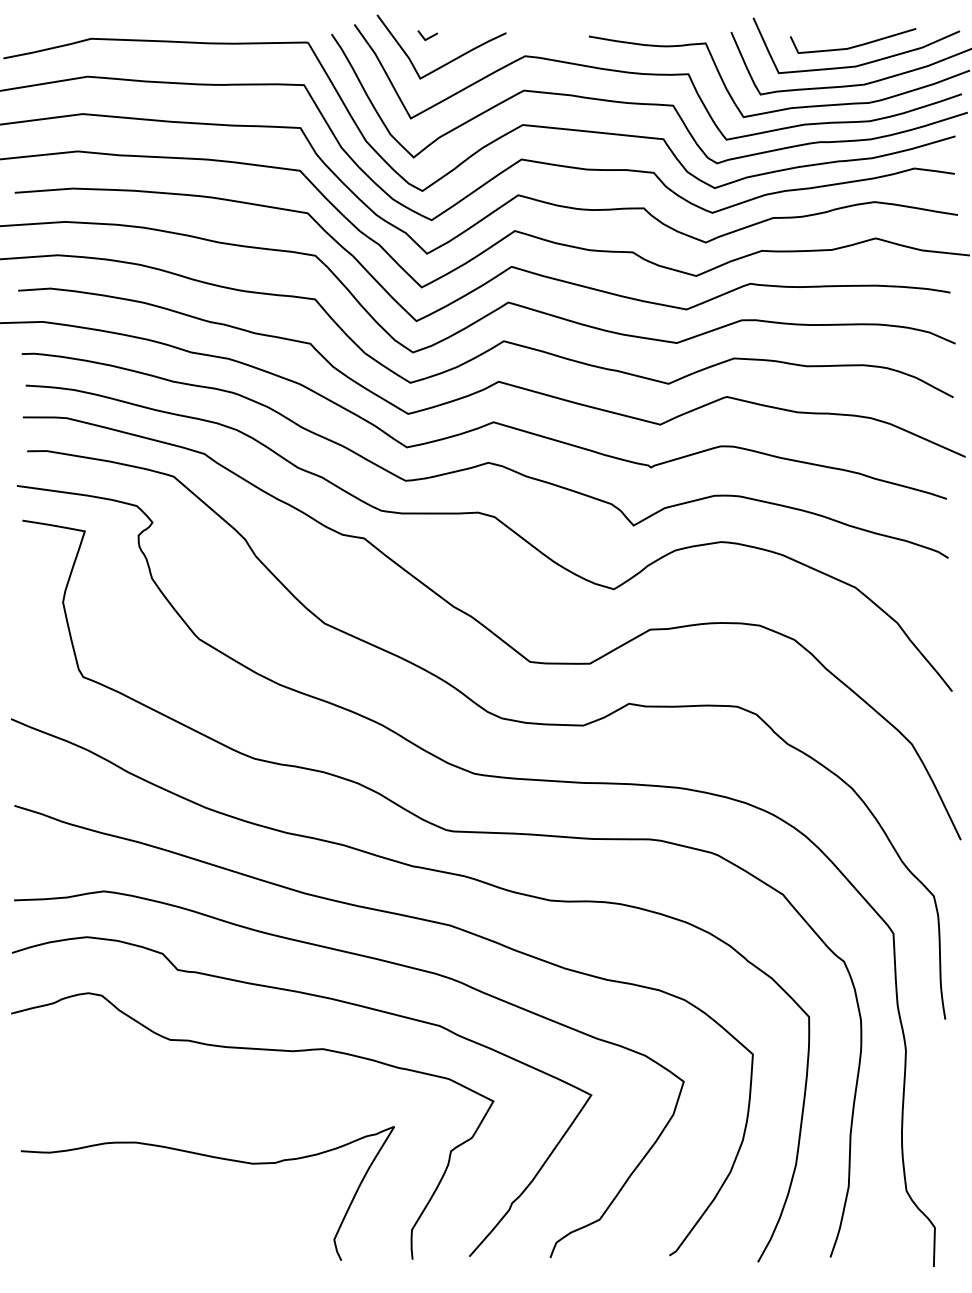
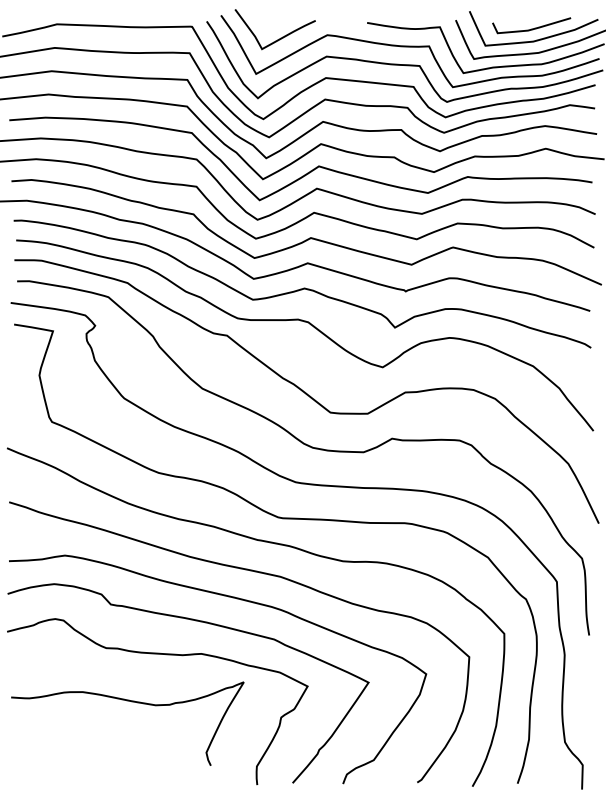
line: (429, 35) -> (267, 22), removed
curve: (213, 1159) -> (131, 702), moved

